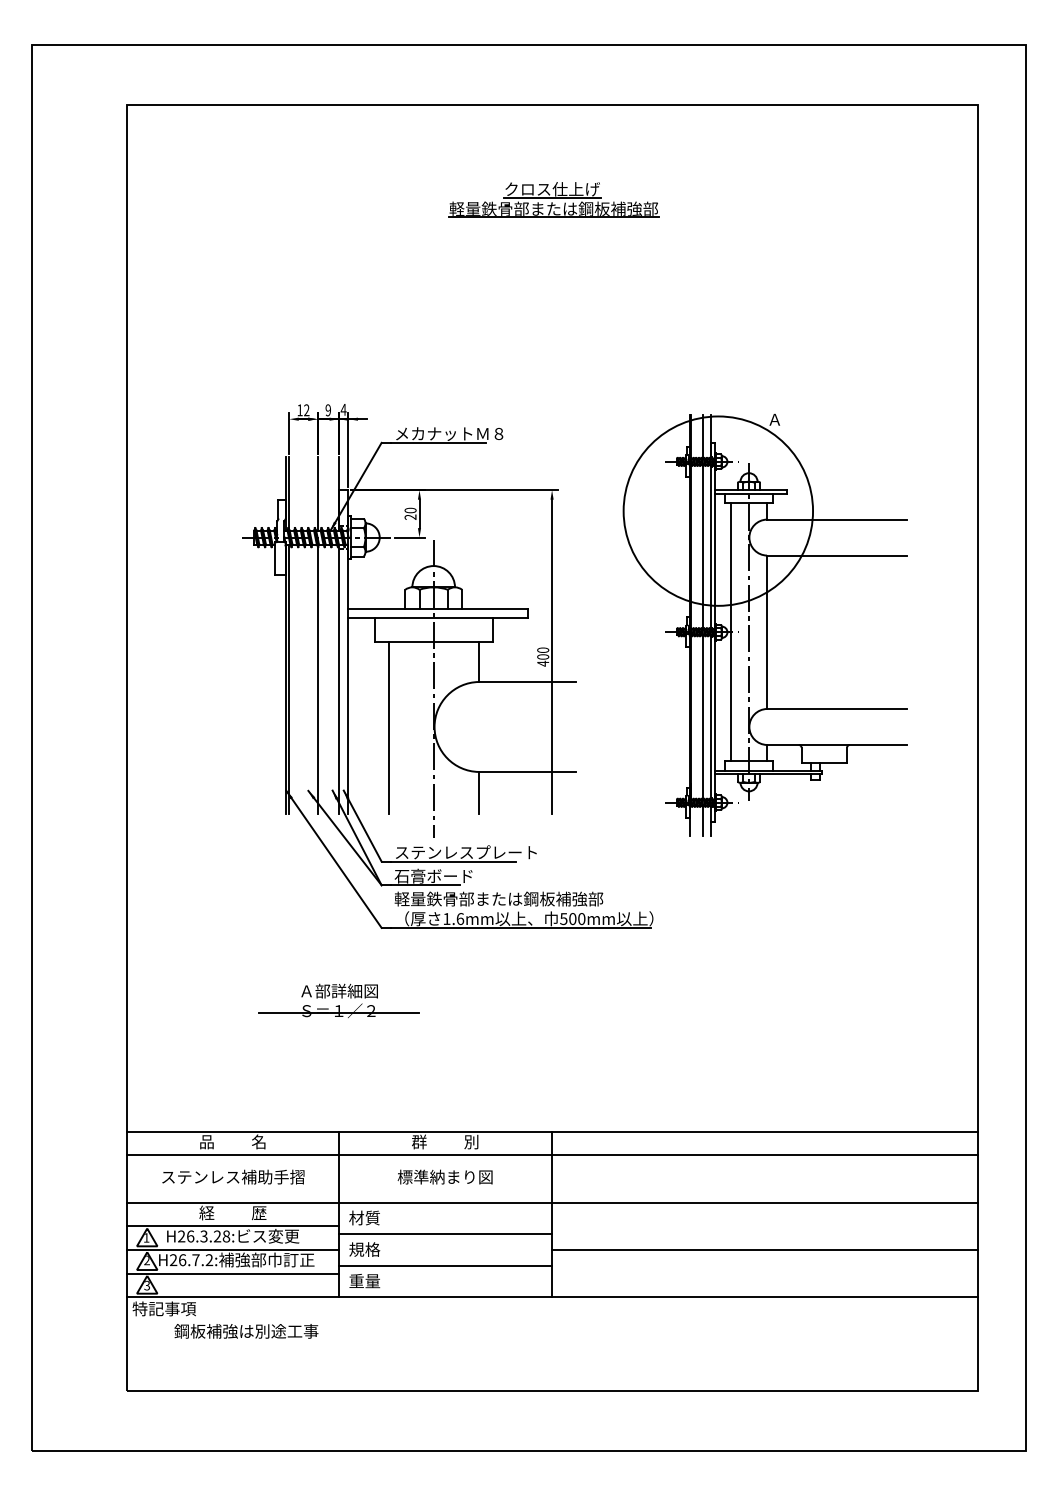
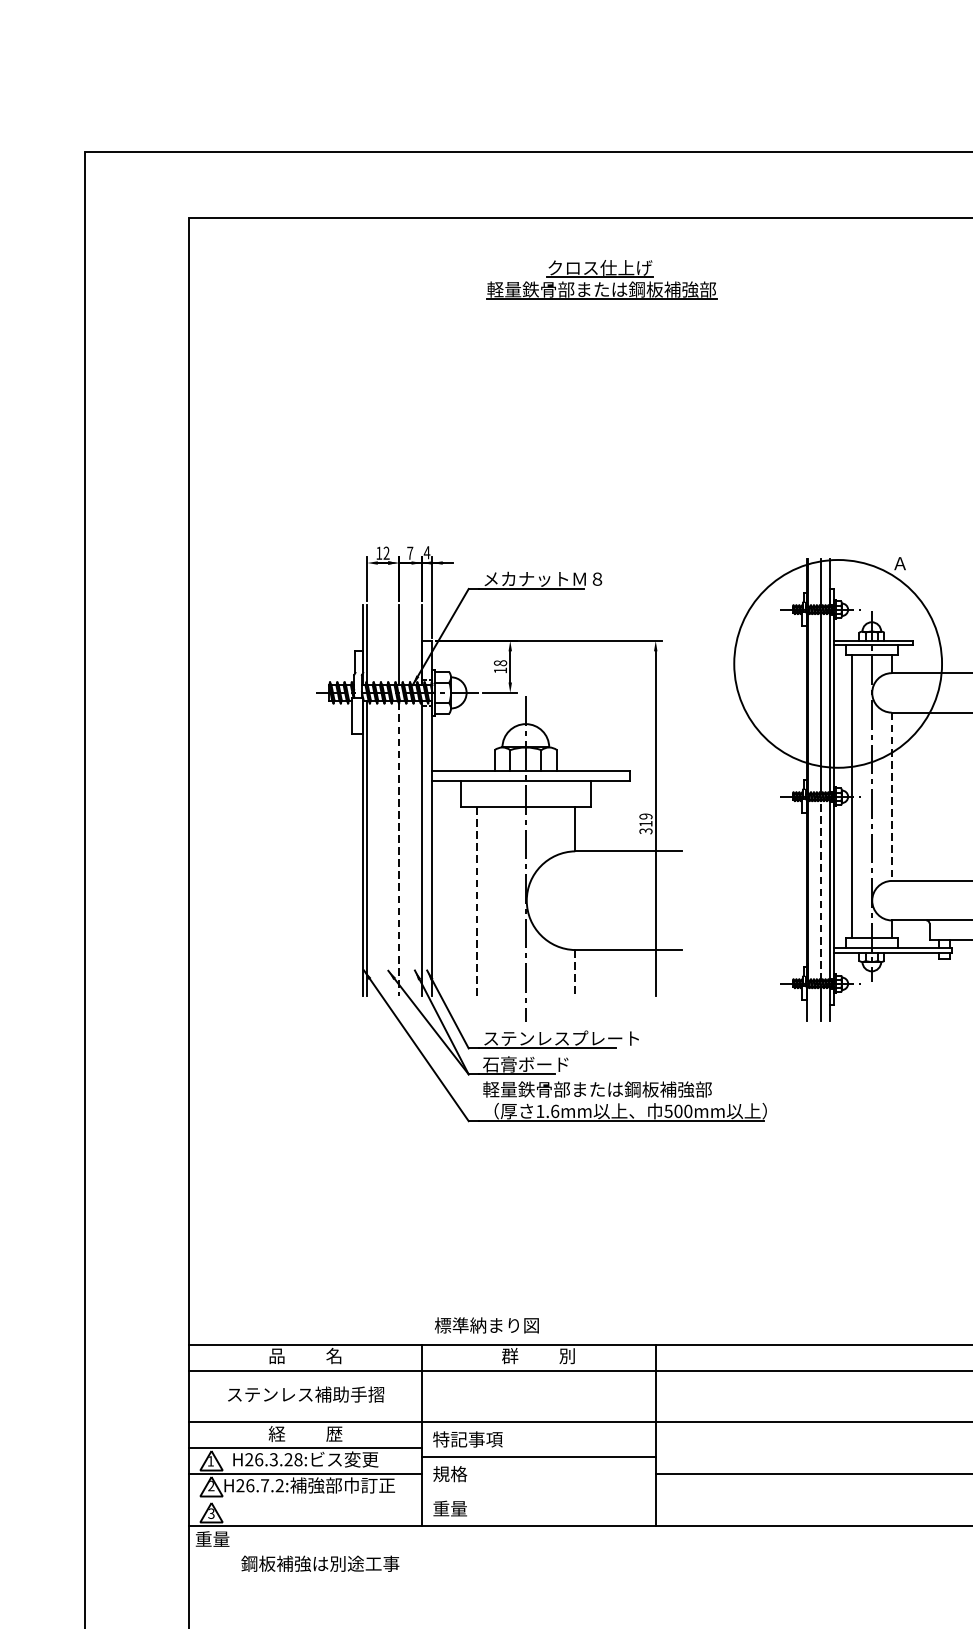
part: (553, 199) -> (601, 279), moved
text: (327, 410) -> (409, 553), 9 -> 7
text: (410, 513) -> (500, 666), 20 -> 18
line: (767, 632) -> (892, 797), solid -> dashed
text: (543, 656) -> (646, 823), 400 -> 319
line: (317, 680) -> (398, 849), solid -> dashed
line: (702, 717) -> (820, 890), solid -> dashed
line: (388, 728) -> (476, 902), solid -> dashed
line: (478, 793) -> (575, 973), solid -> dashed
part: (338, 1000) -> (421, 1200), removed
text: (444, 1176) -> (486, 1324), moved
text: (380, 1217) -> (467, 1438), 材質 -> 特記事項
line: (445, 1265) -> (538, 1491), removed
line: (232, 1273) -> (305, 1500), removed
text: (163, 1308) -> (229, 1538), 特記事項 -> 重量

